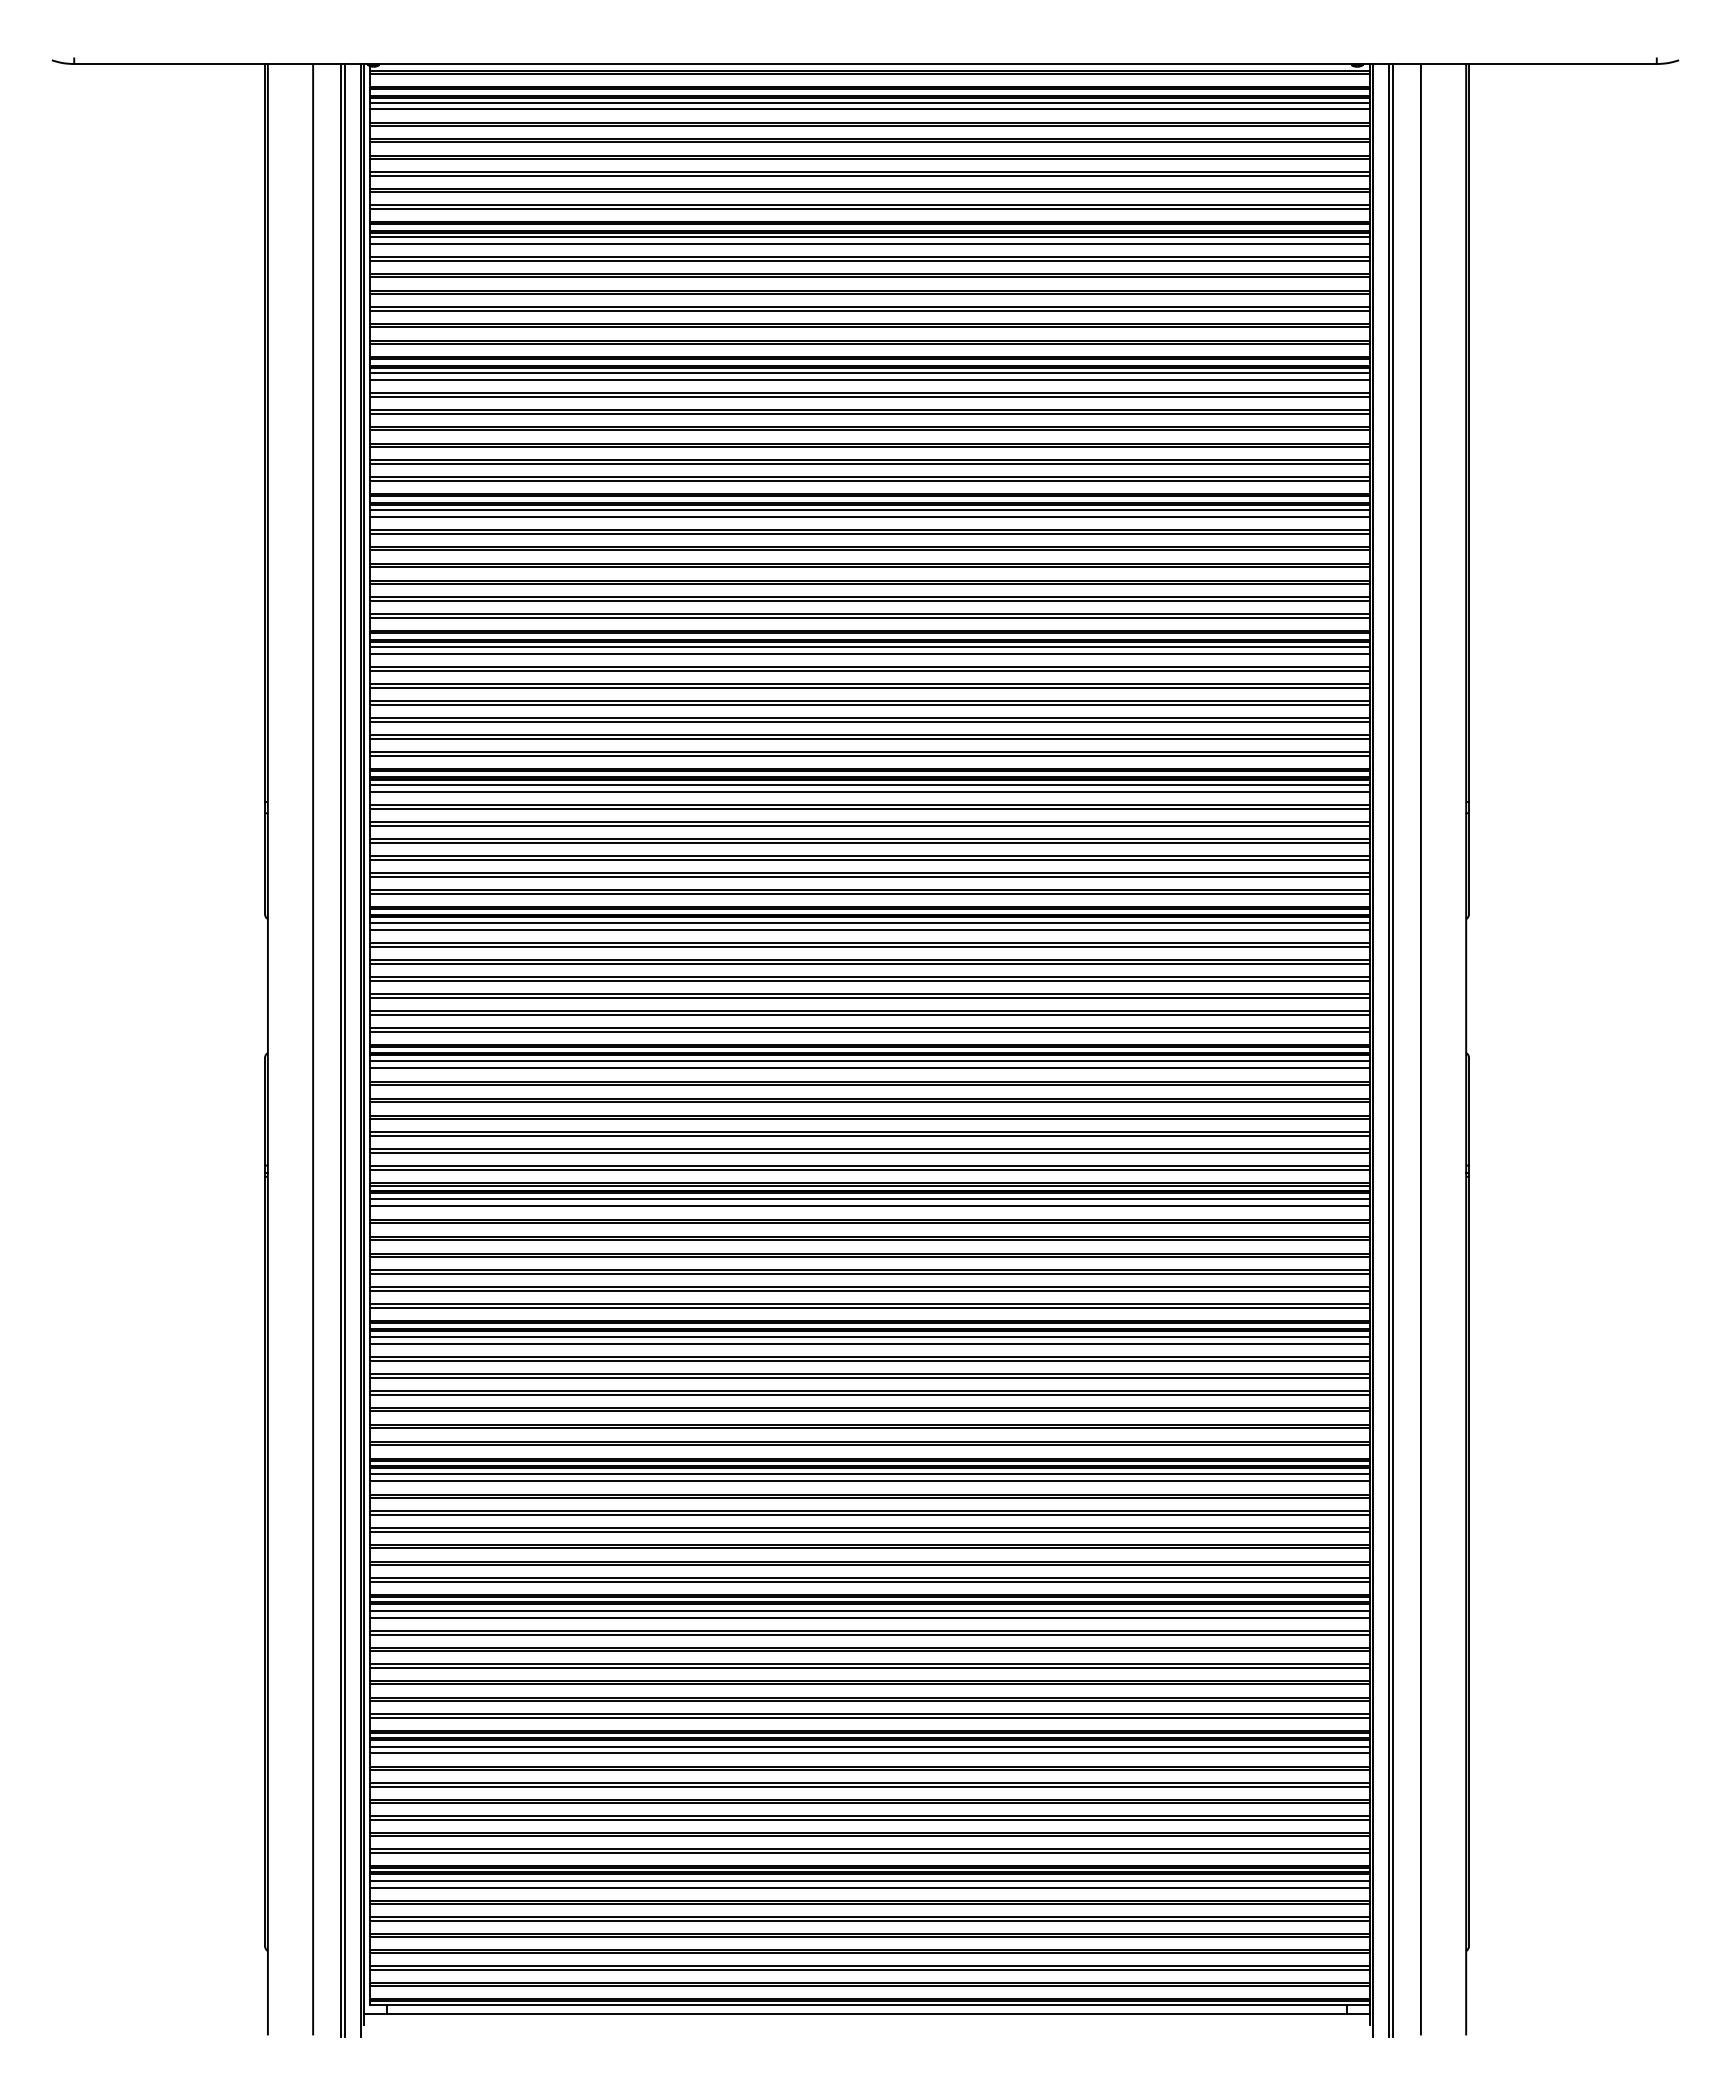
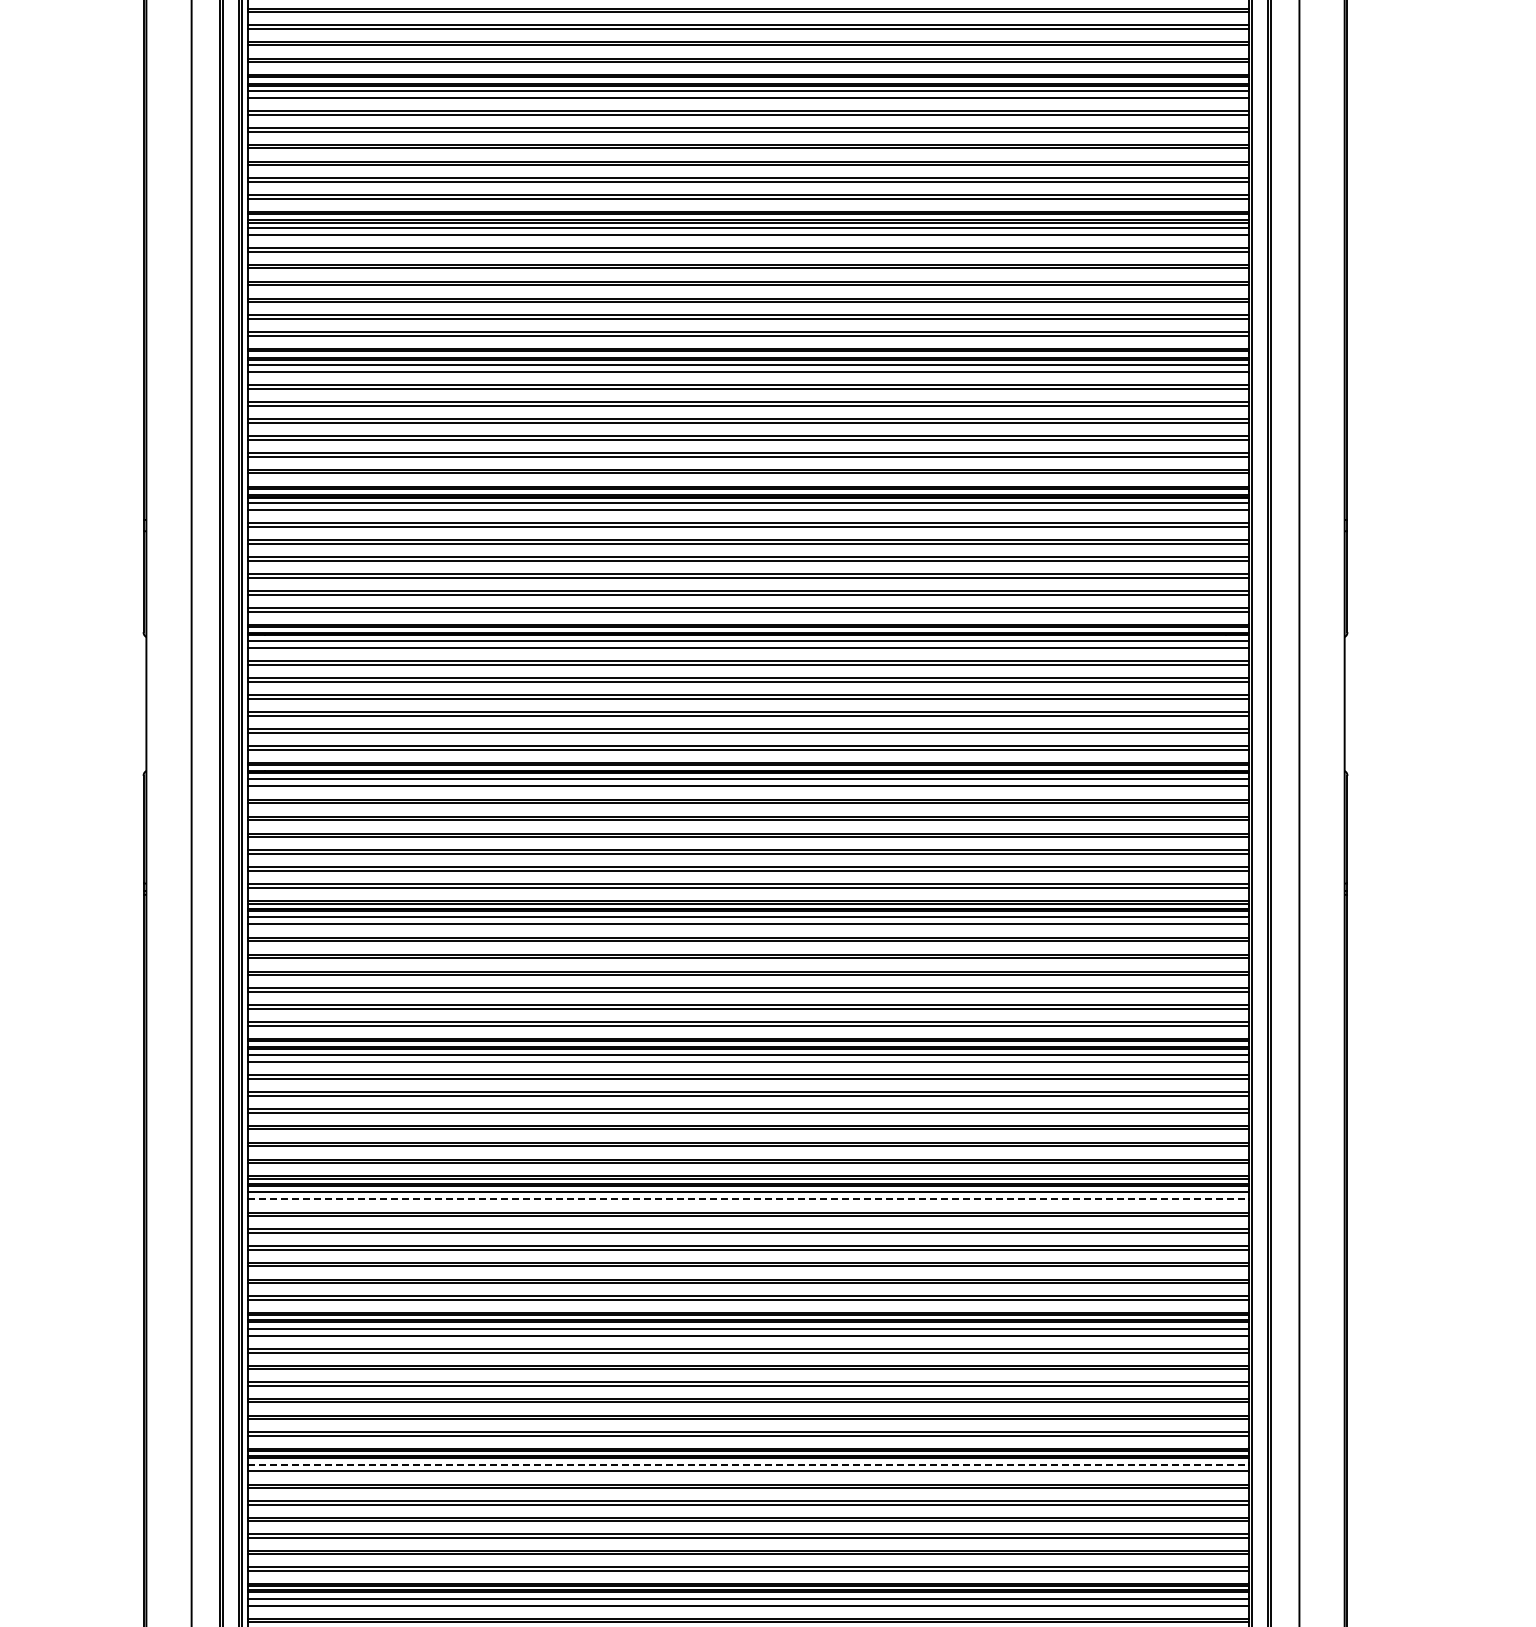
line: (870, 1481) -> (748, 1199), solid -> dashed
line: (870, 1746) -> (748, 1464), solid -> dashed

